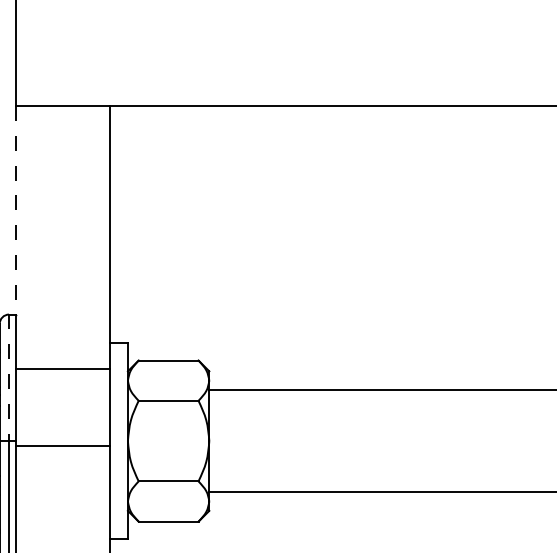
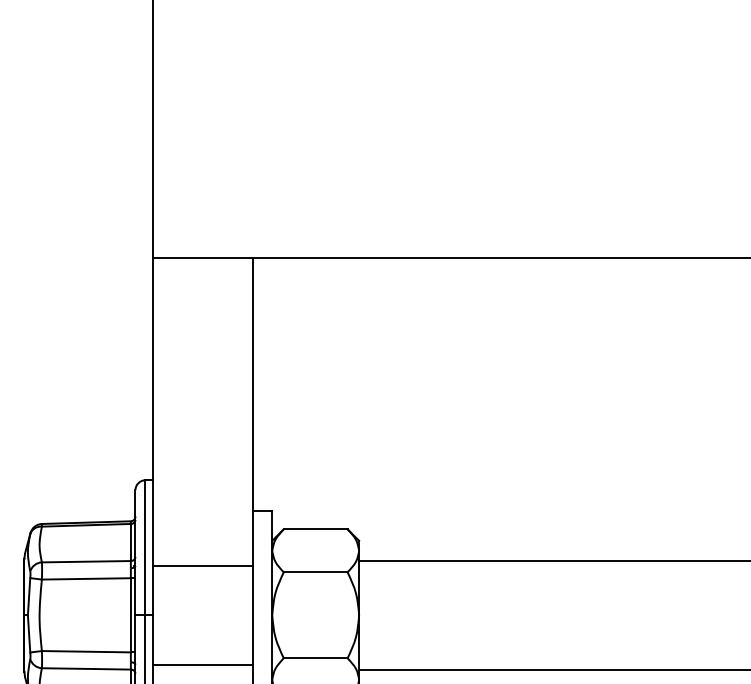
line: (15, 210) -> (152, 369), dashed -> solid
line: (62, 369) -> (202, 565), moved
line: (9, 377) -> (145, 547), dashed -> solid
line: (62, 445) -> (202, 664), moved

